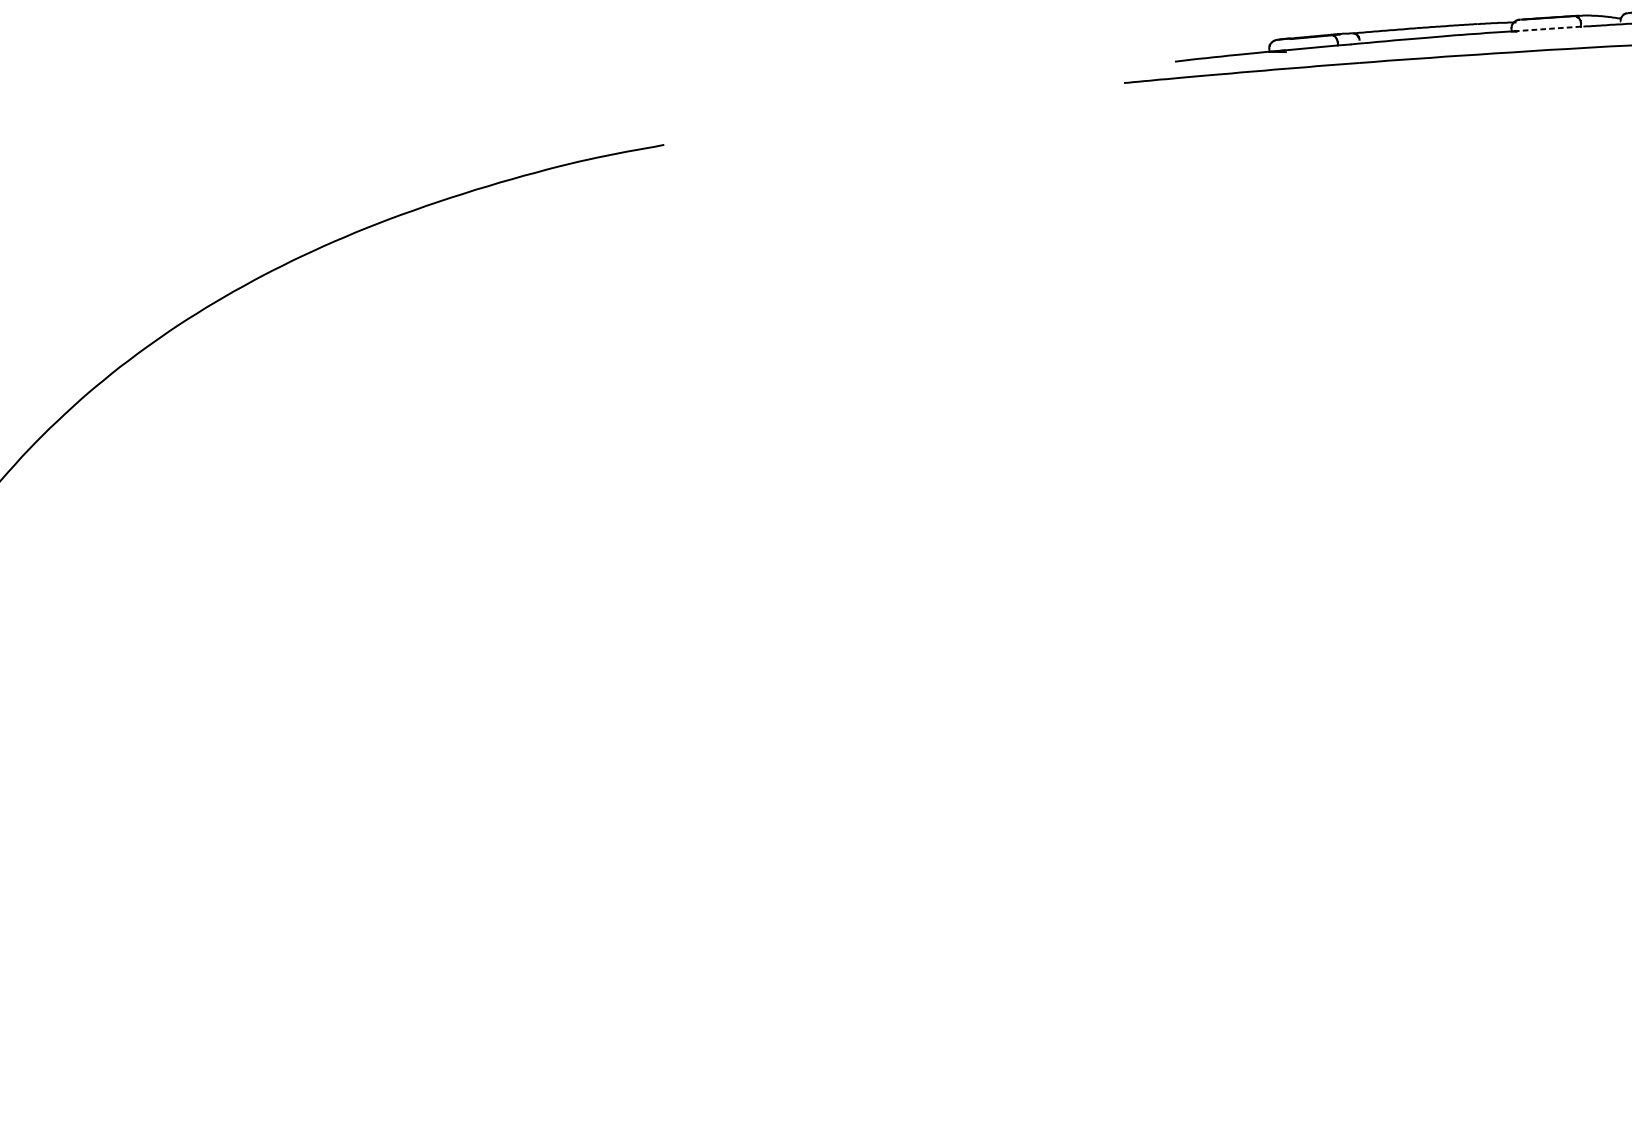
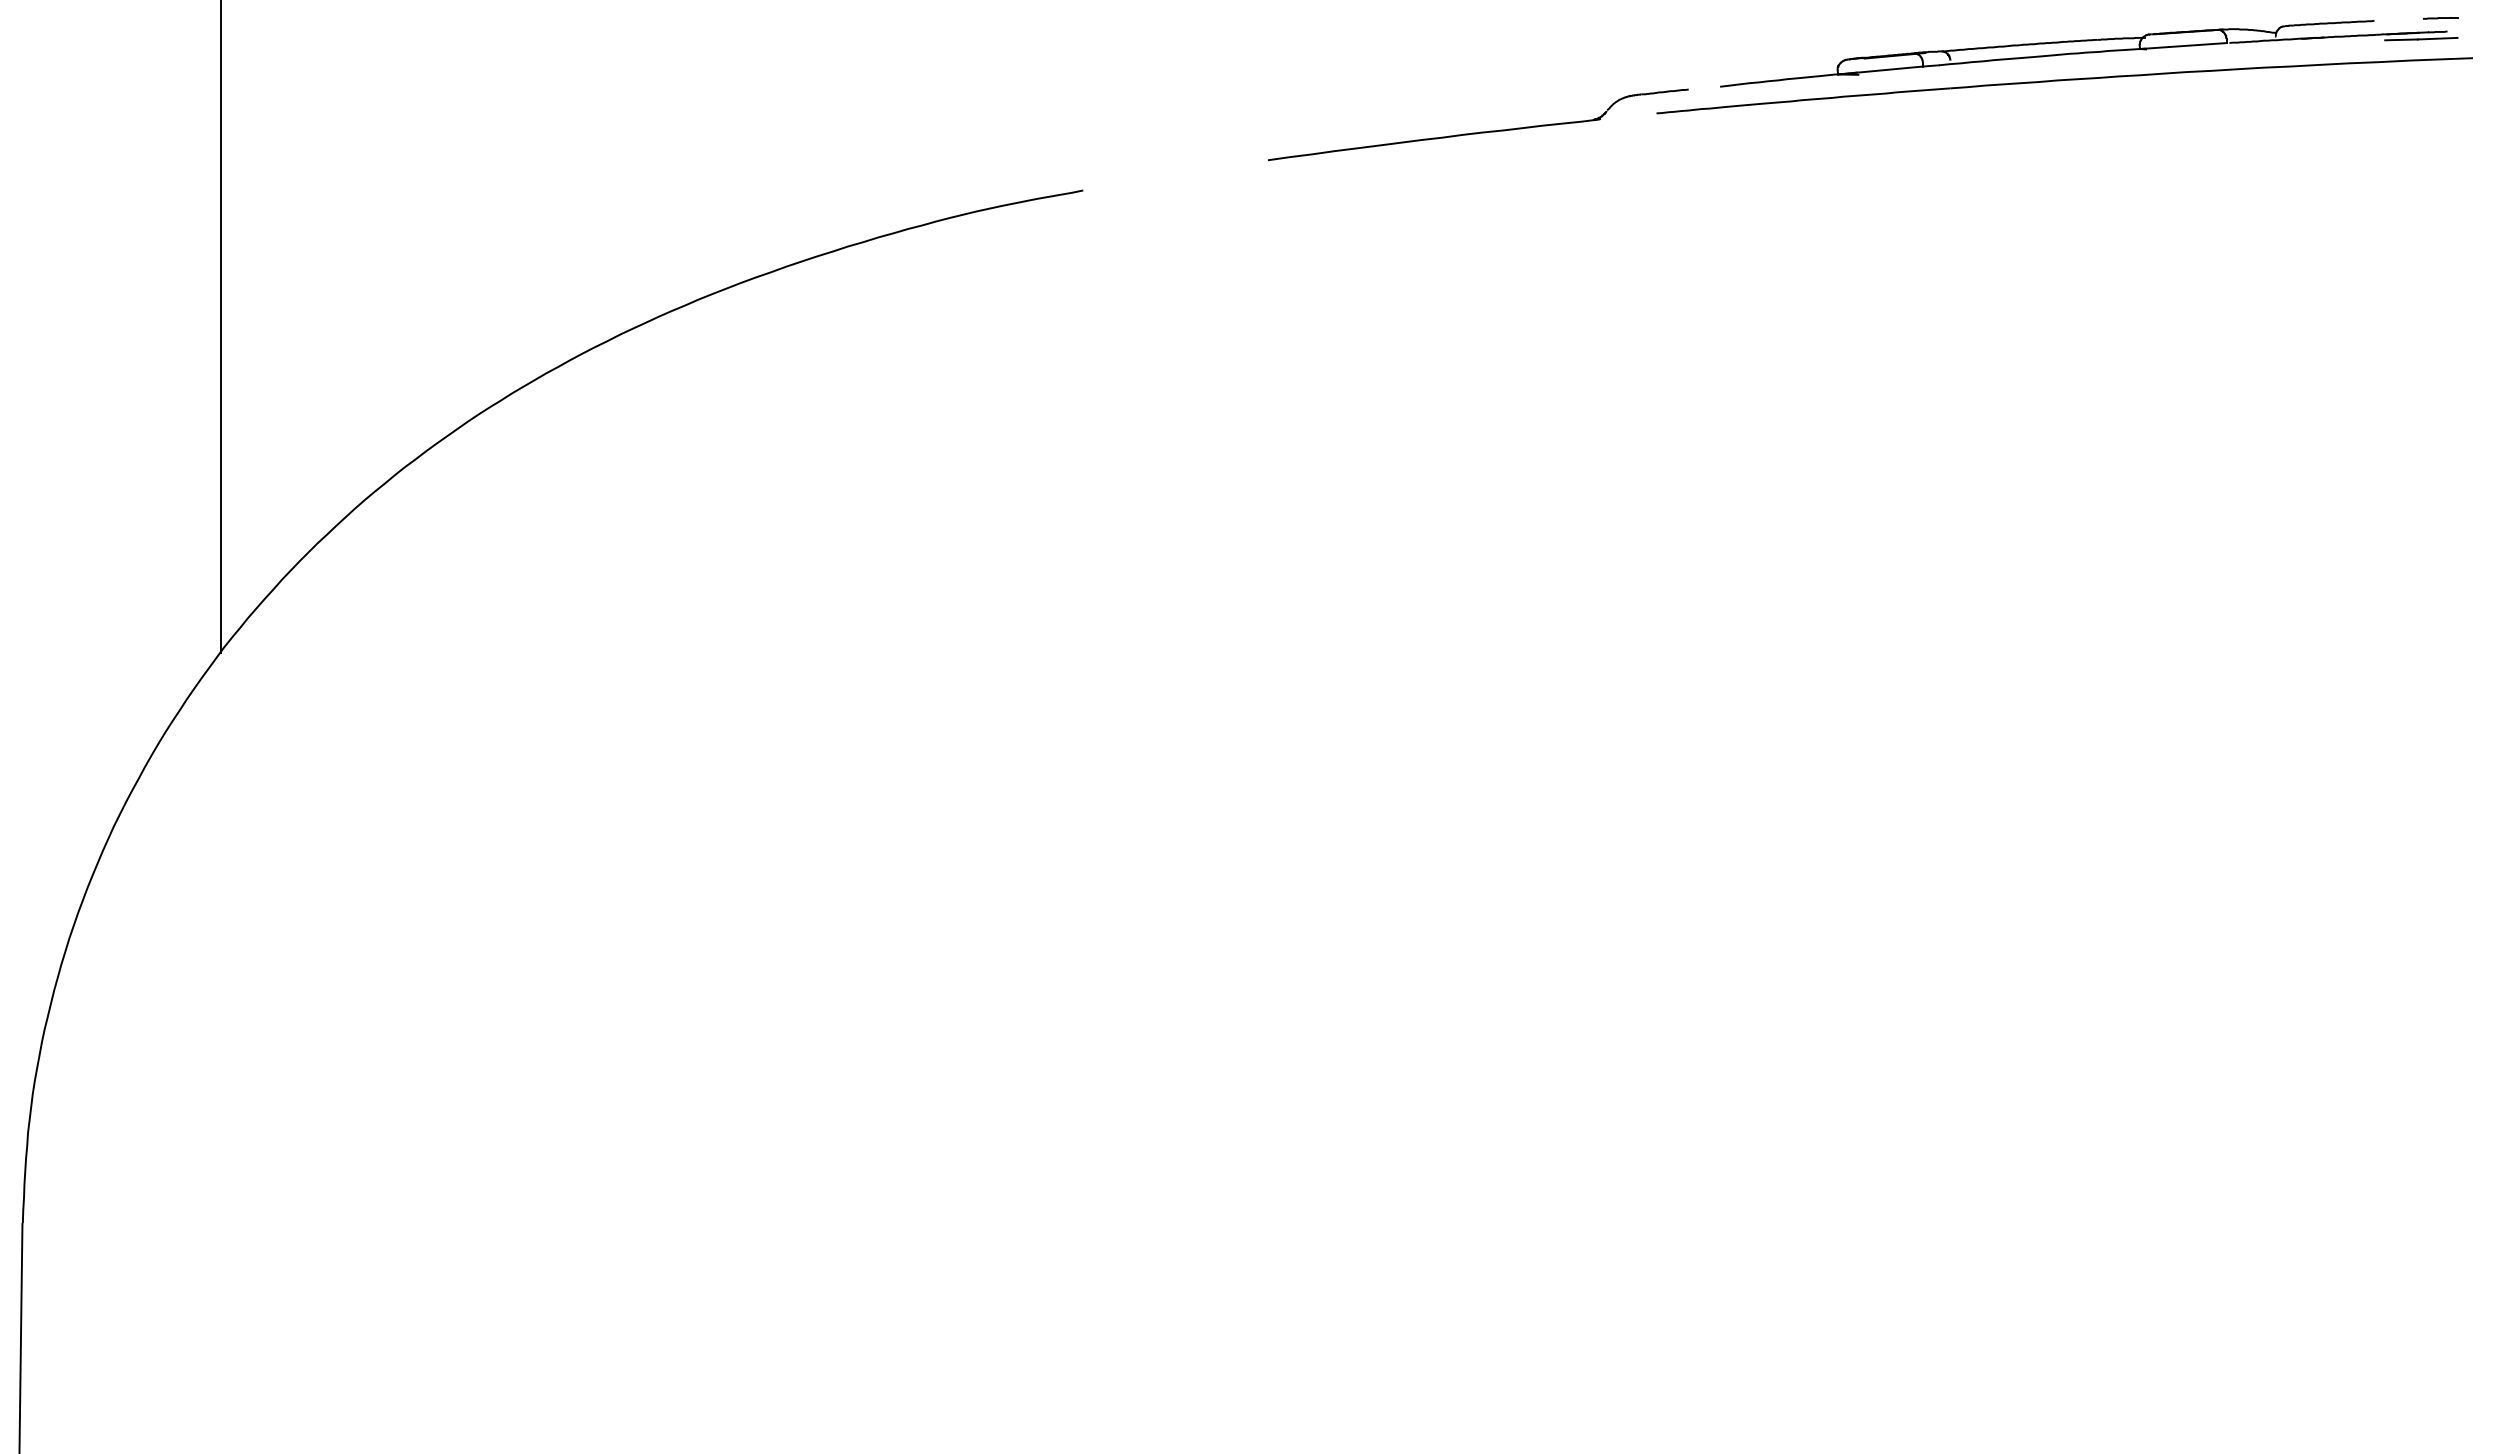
line: (1545, 29) -> (2182, 46), dashed -> solid
part: (982, 97) -> (1480, 131), added

